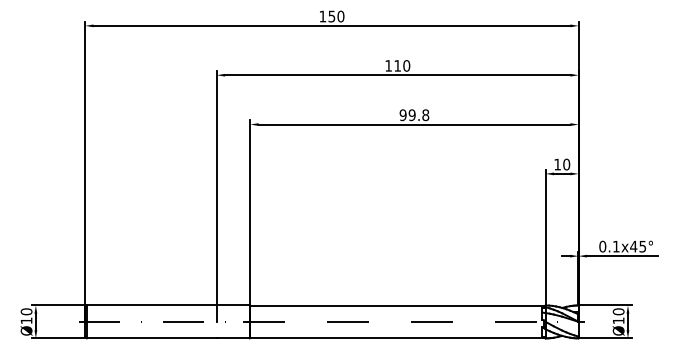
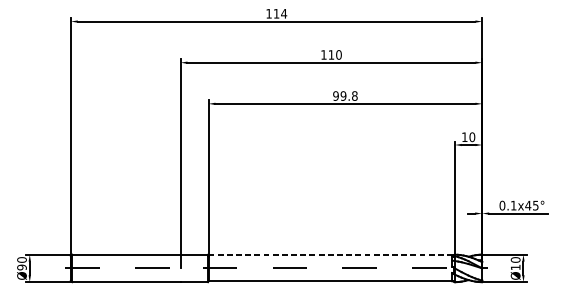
text: (336, 16) -> (280, 13), 150 -> 114
line: (397, 306) -> (331, 255), solid -> dashed
text: (26, 320) -> (21, 267), Ø10 -> Ø90

